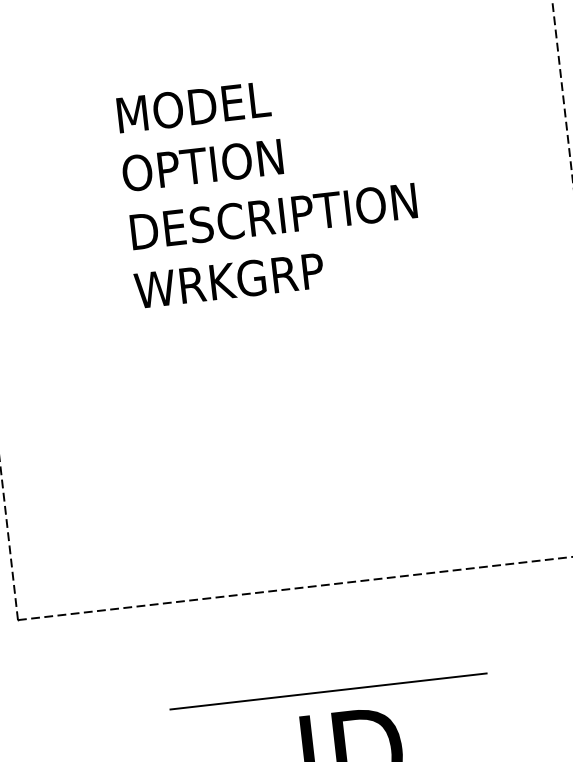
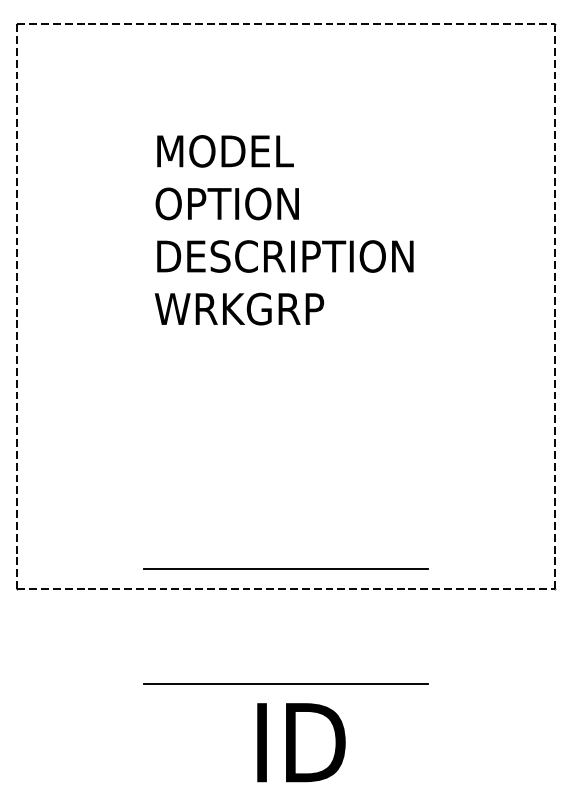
line: (313, 563) -> (285, 568), added

